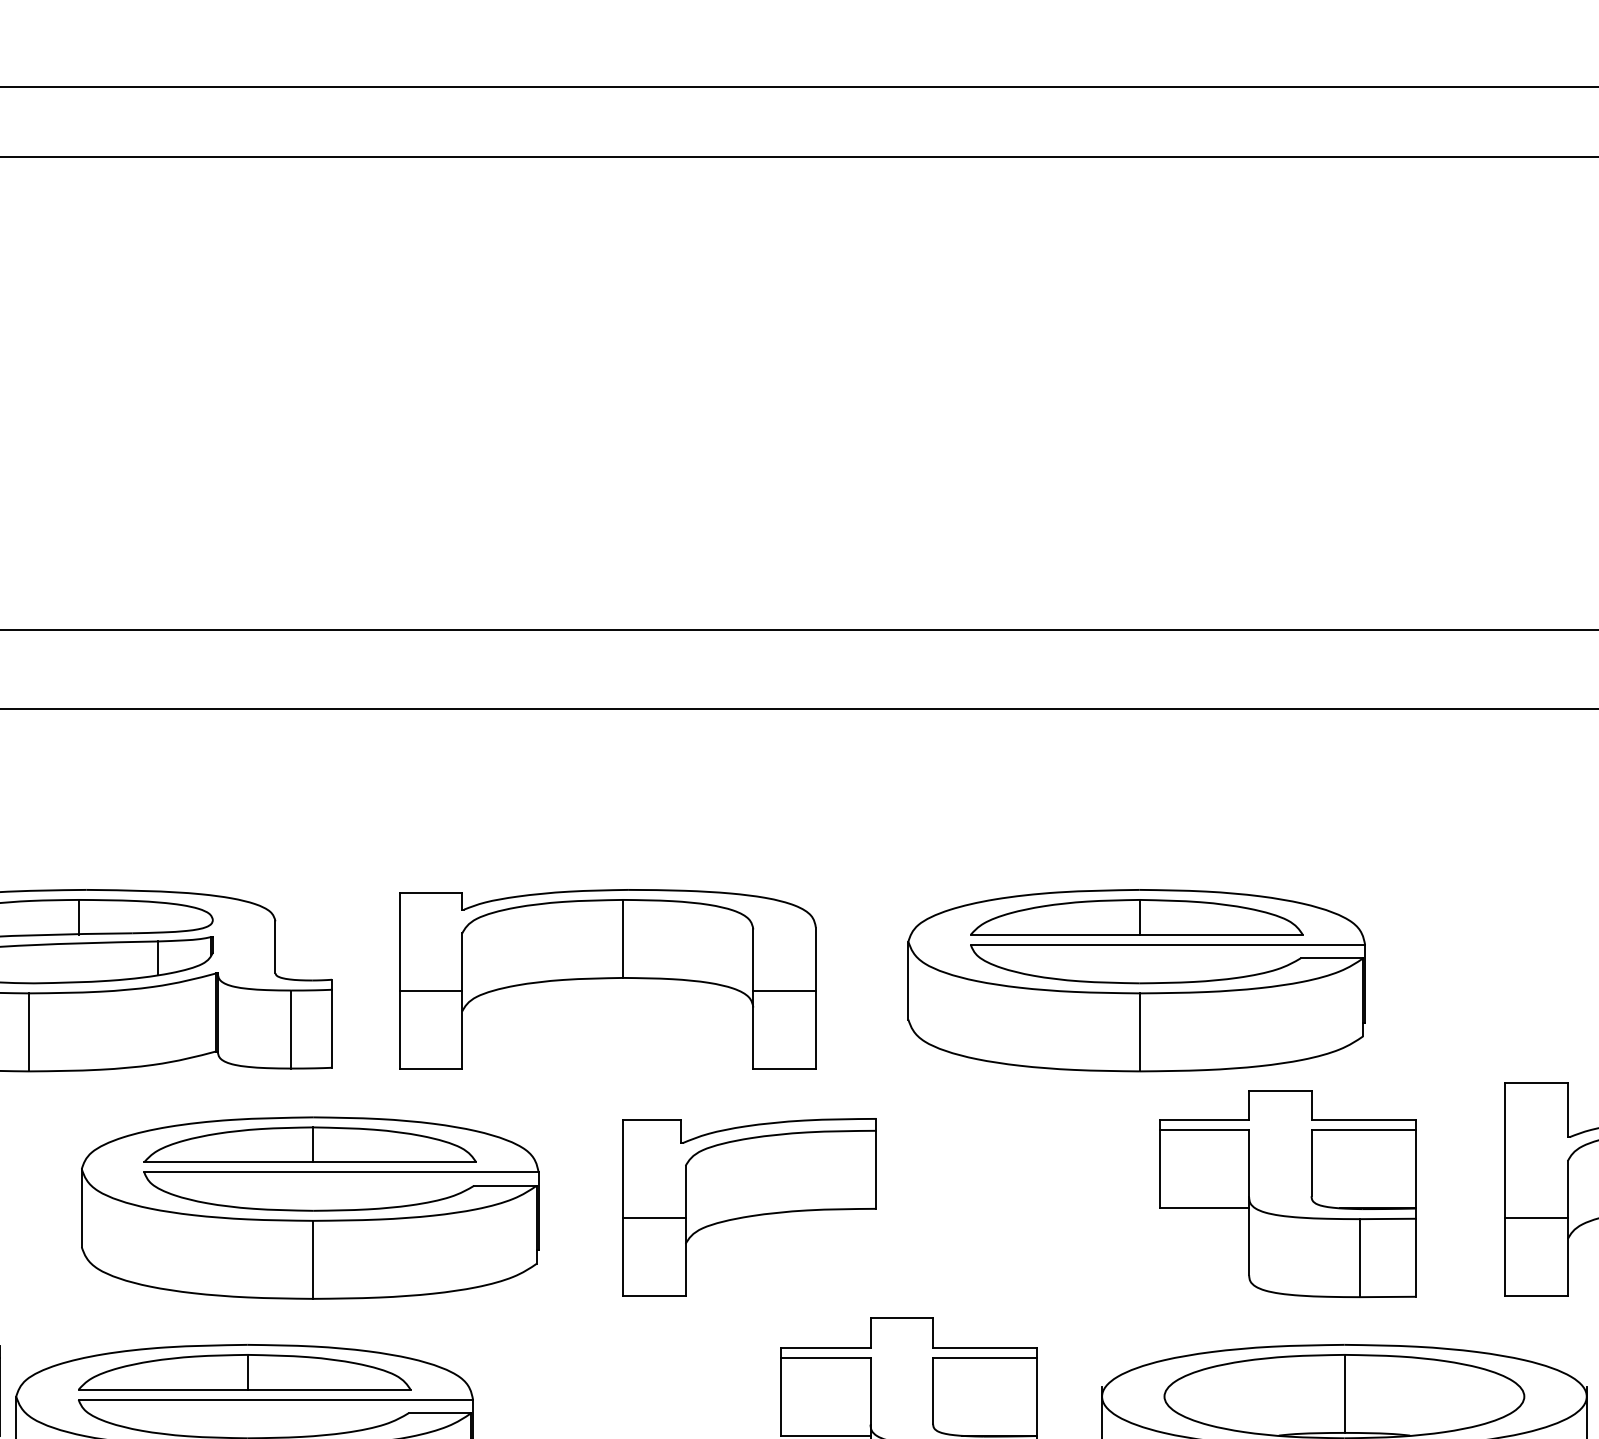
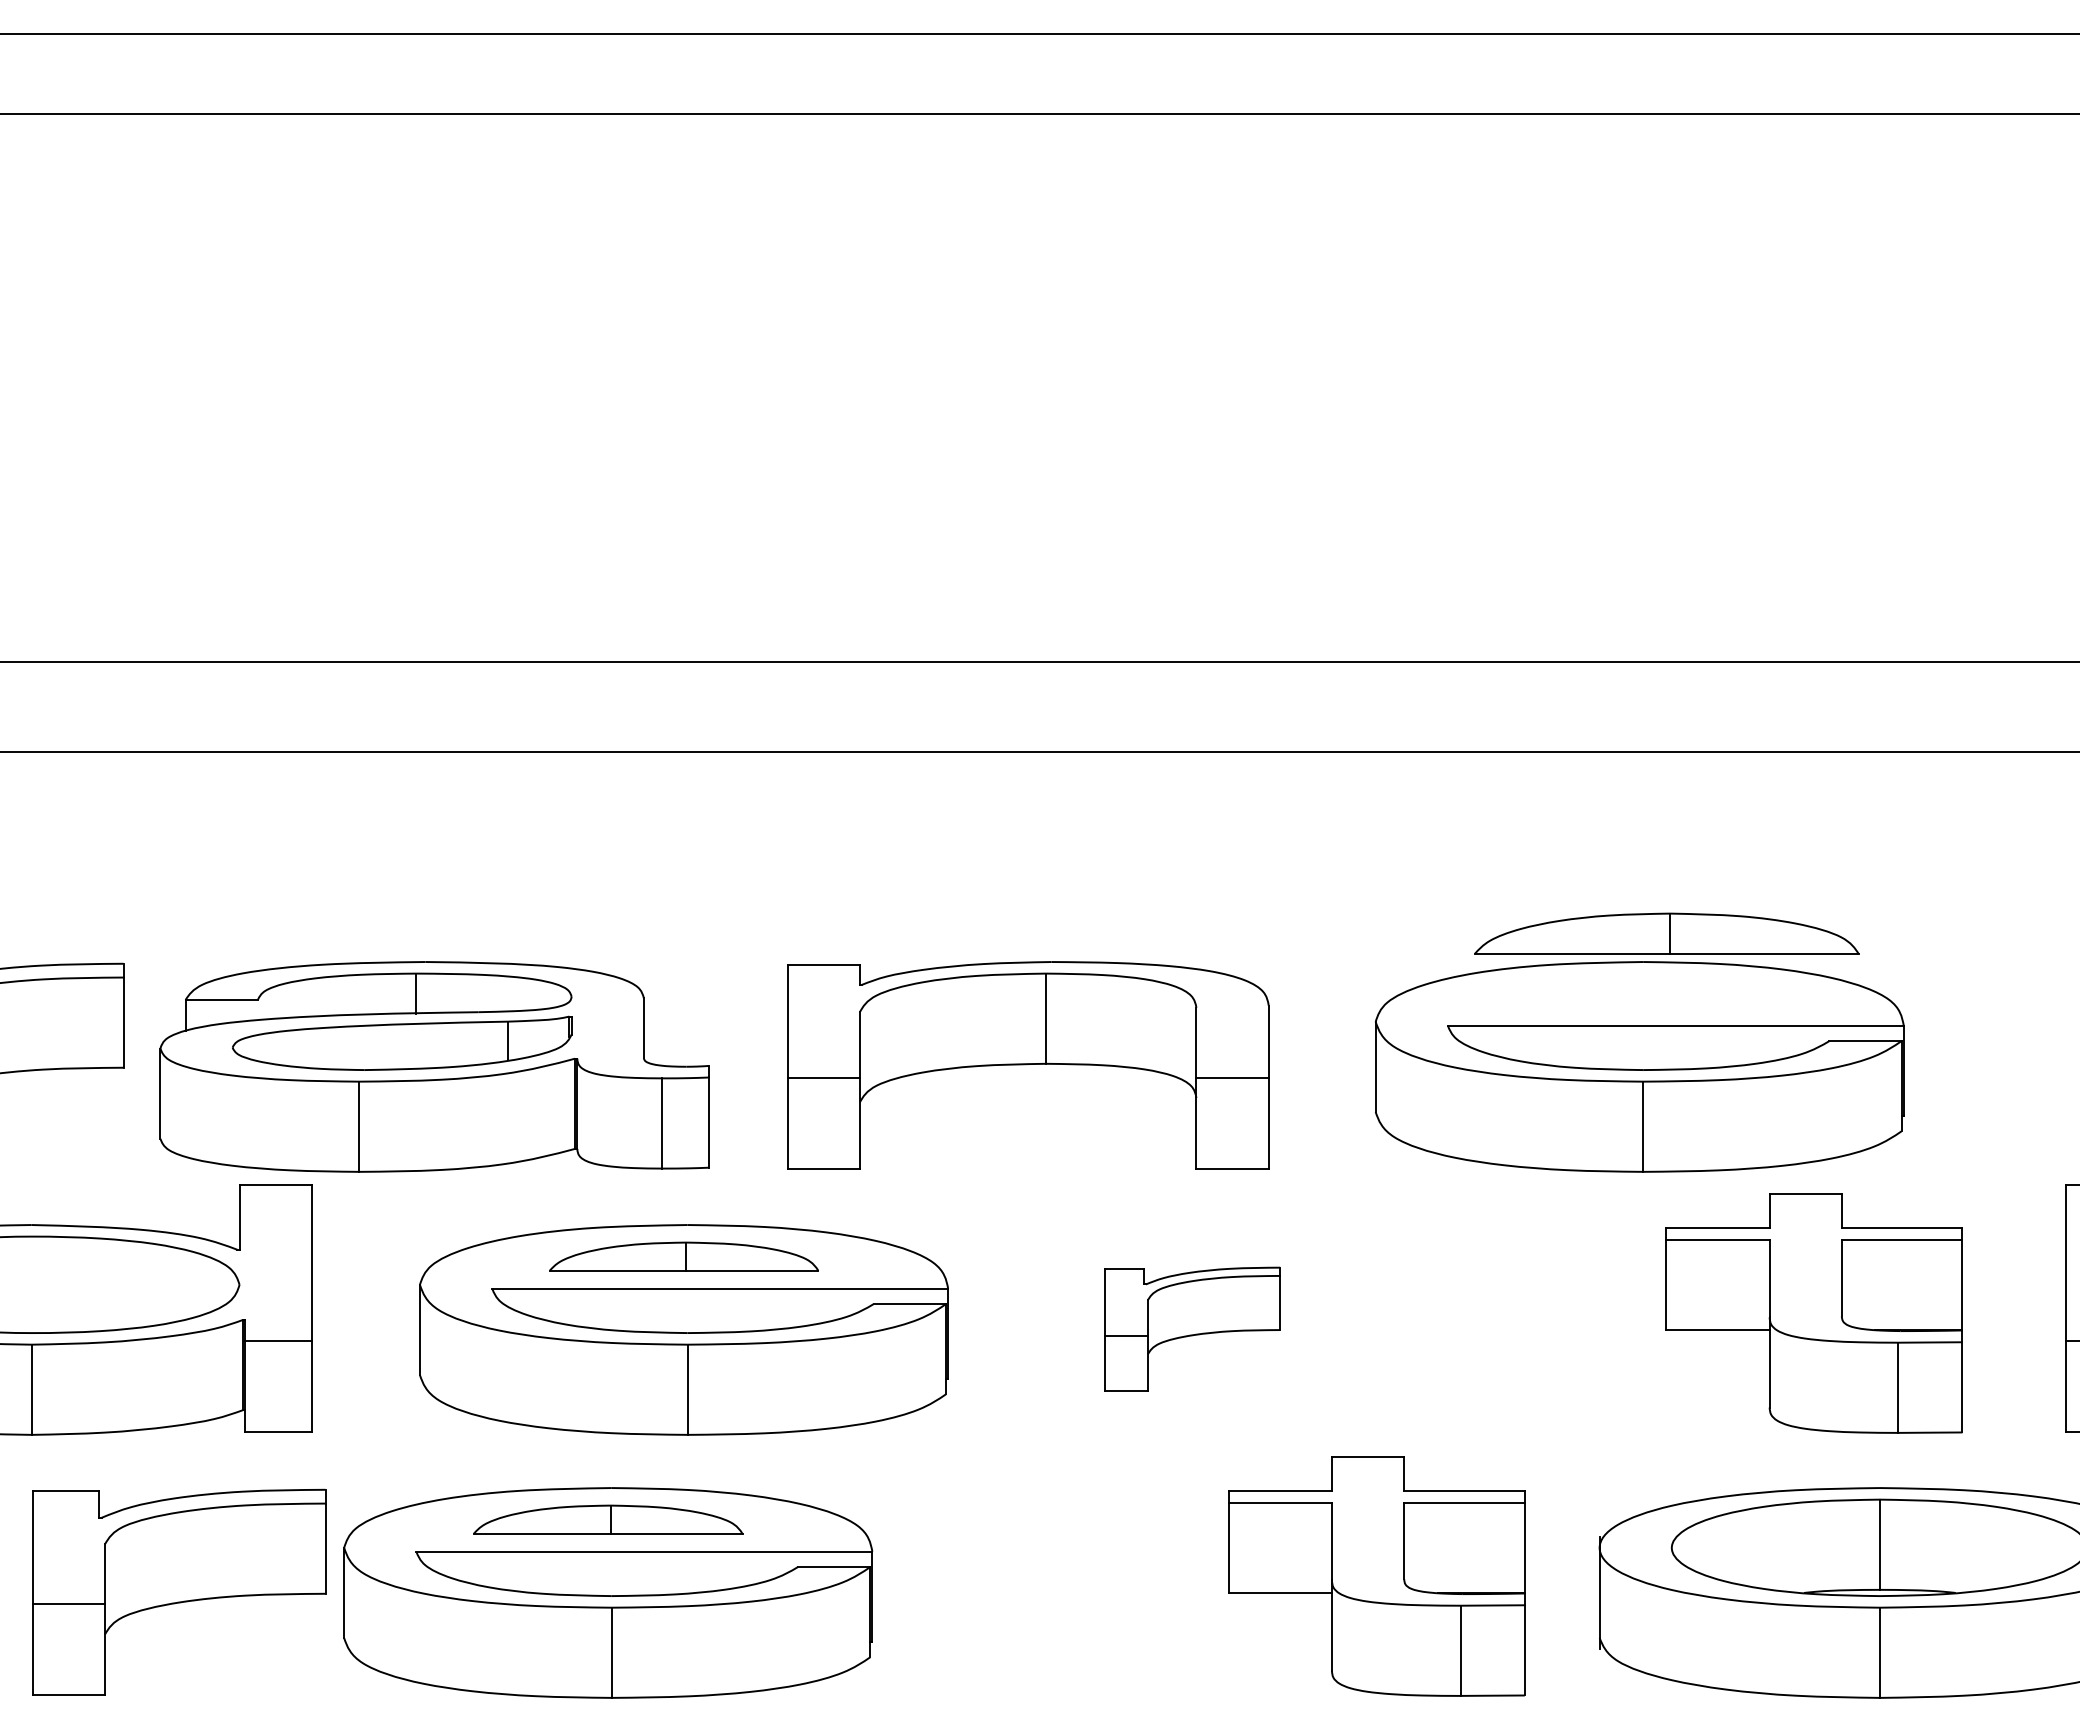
part: (1136, 917) -> (1666, 933), moved
part: (309, 1144) -> (683, 1256), size x0.7
part: (749, 1206) -> (1192, 1328), size x0.6
part: (243, 1372) -> (607, 1519), size x0.7

